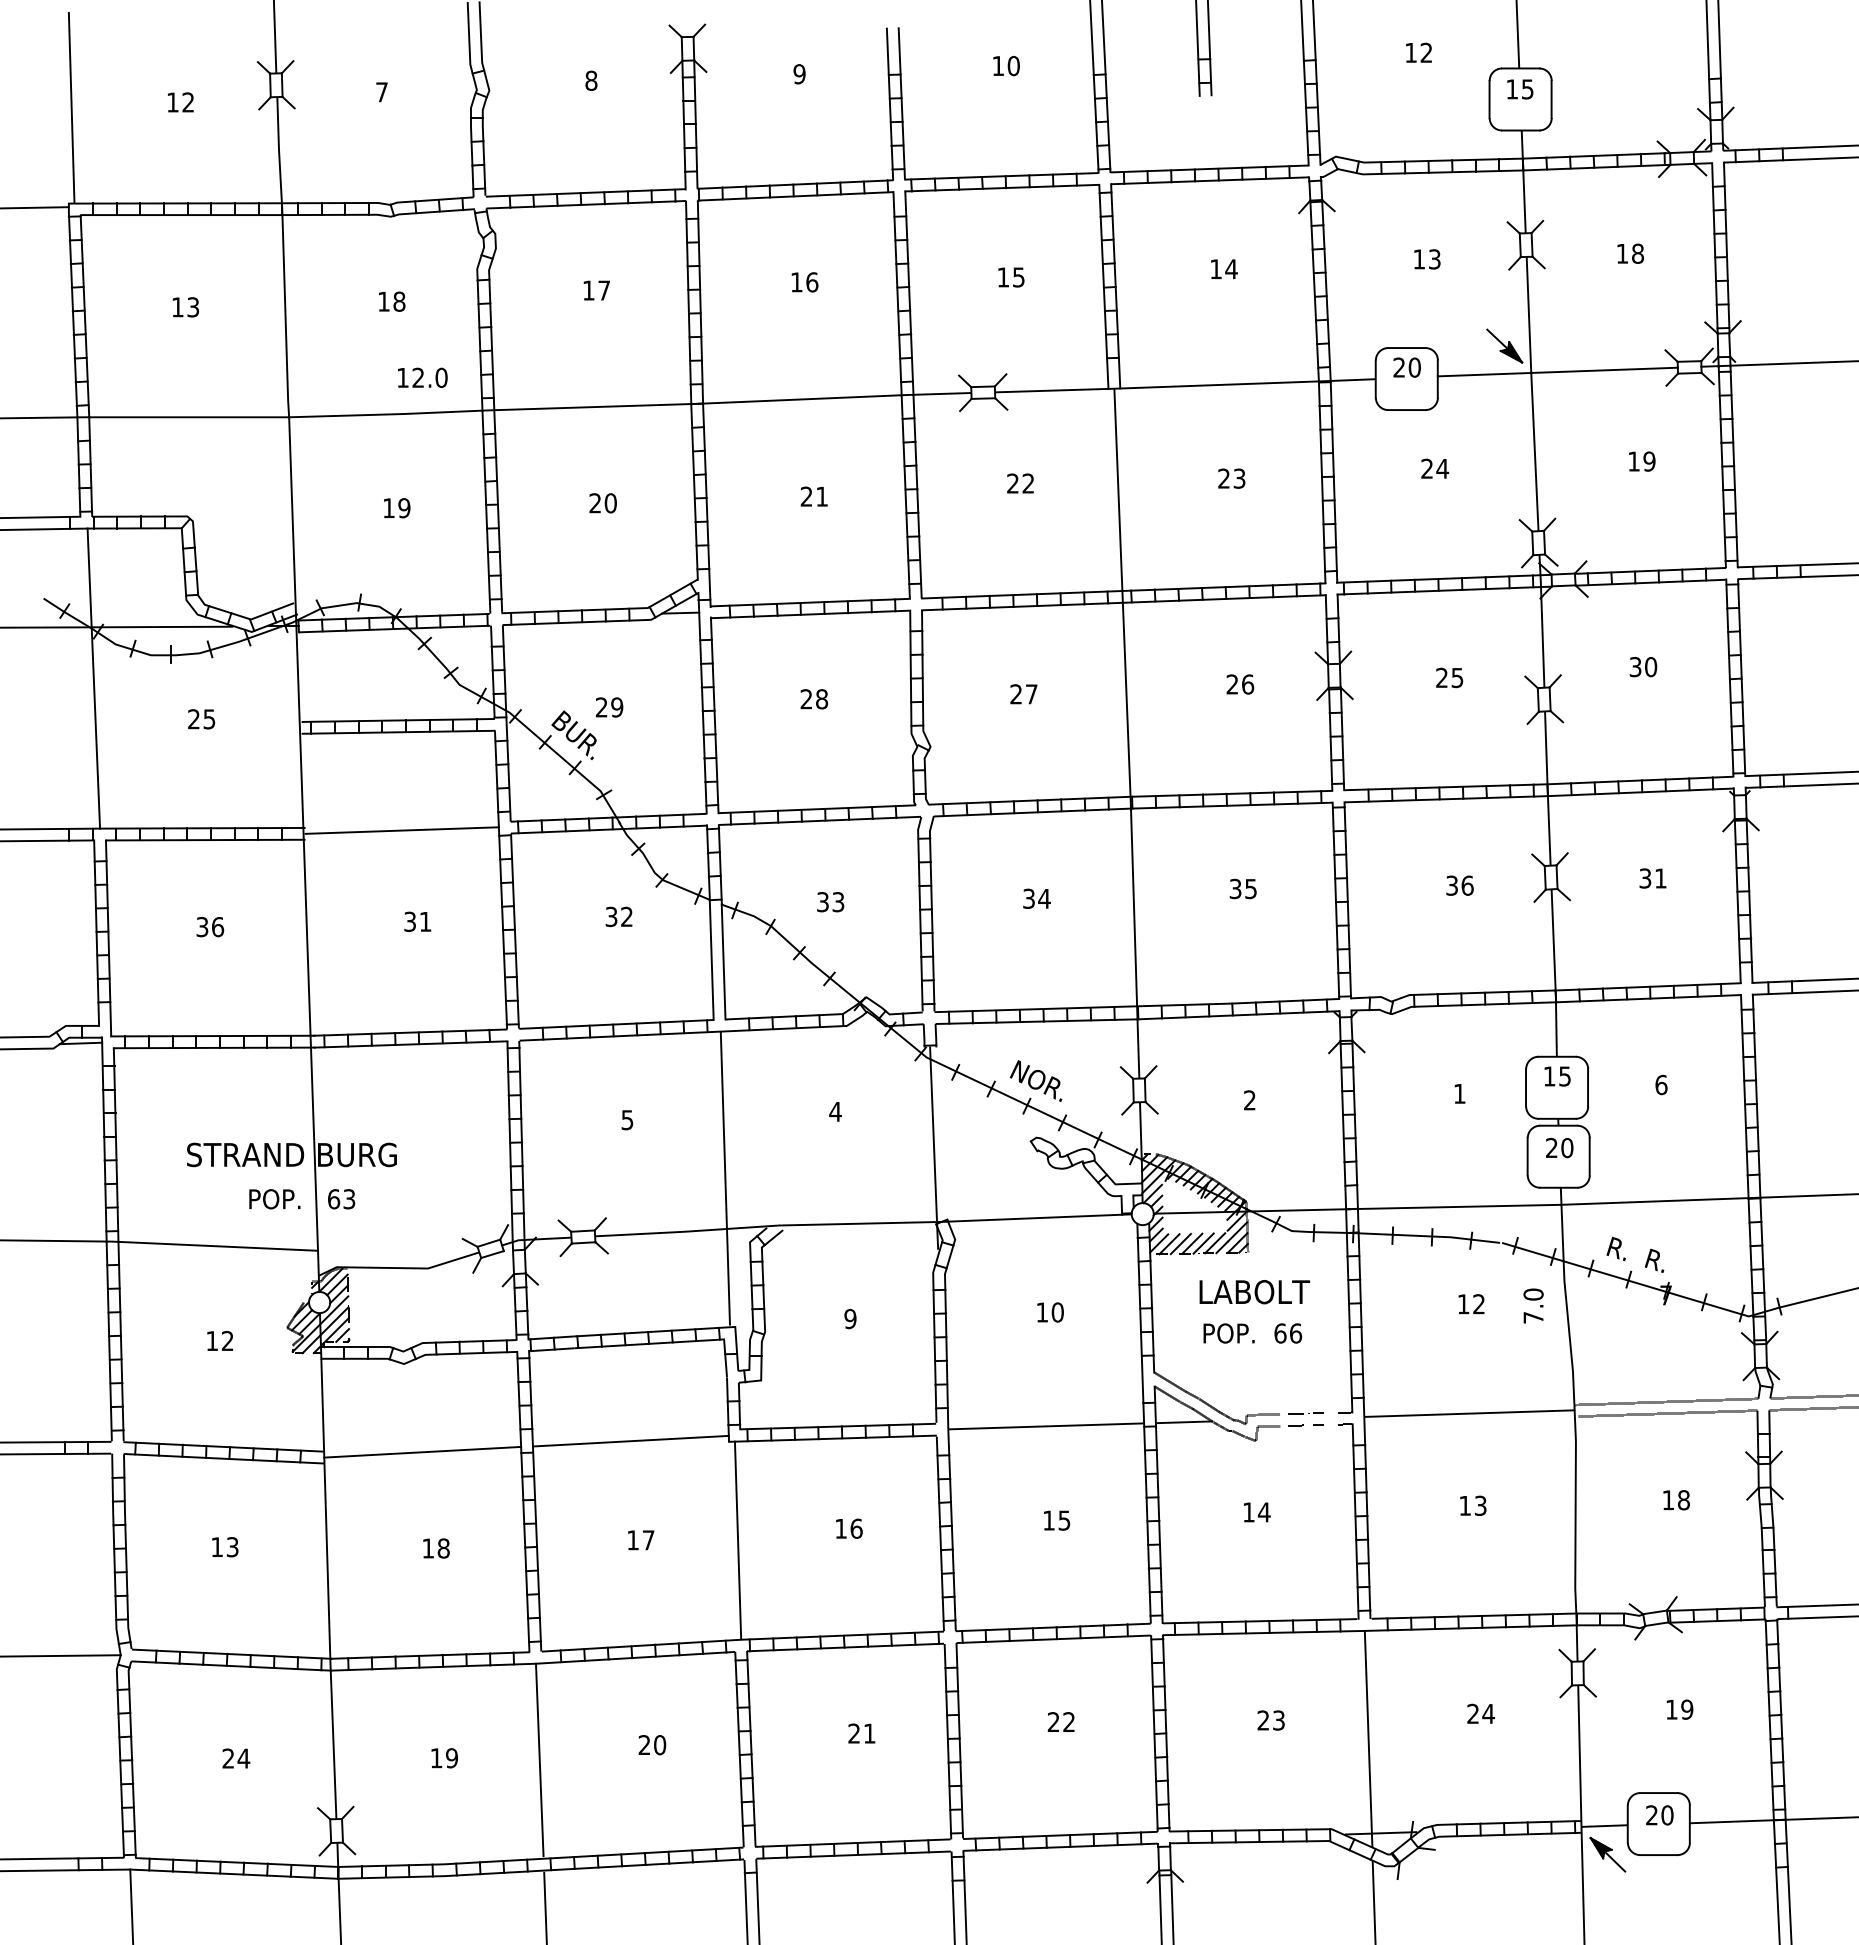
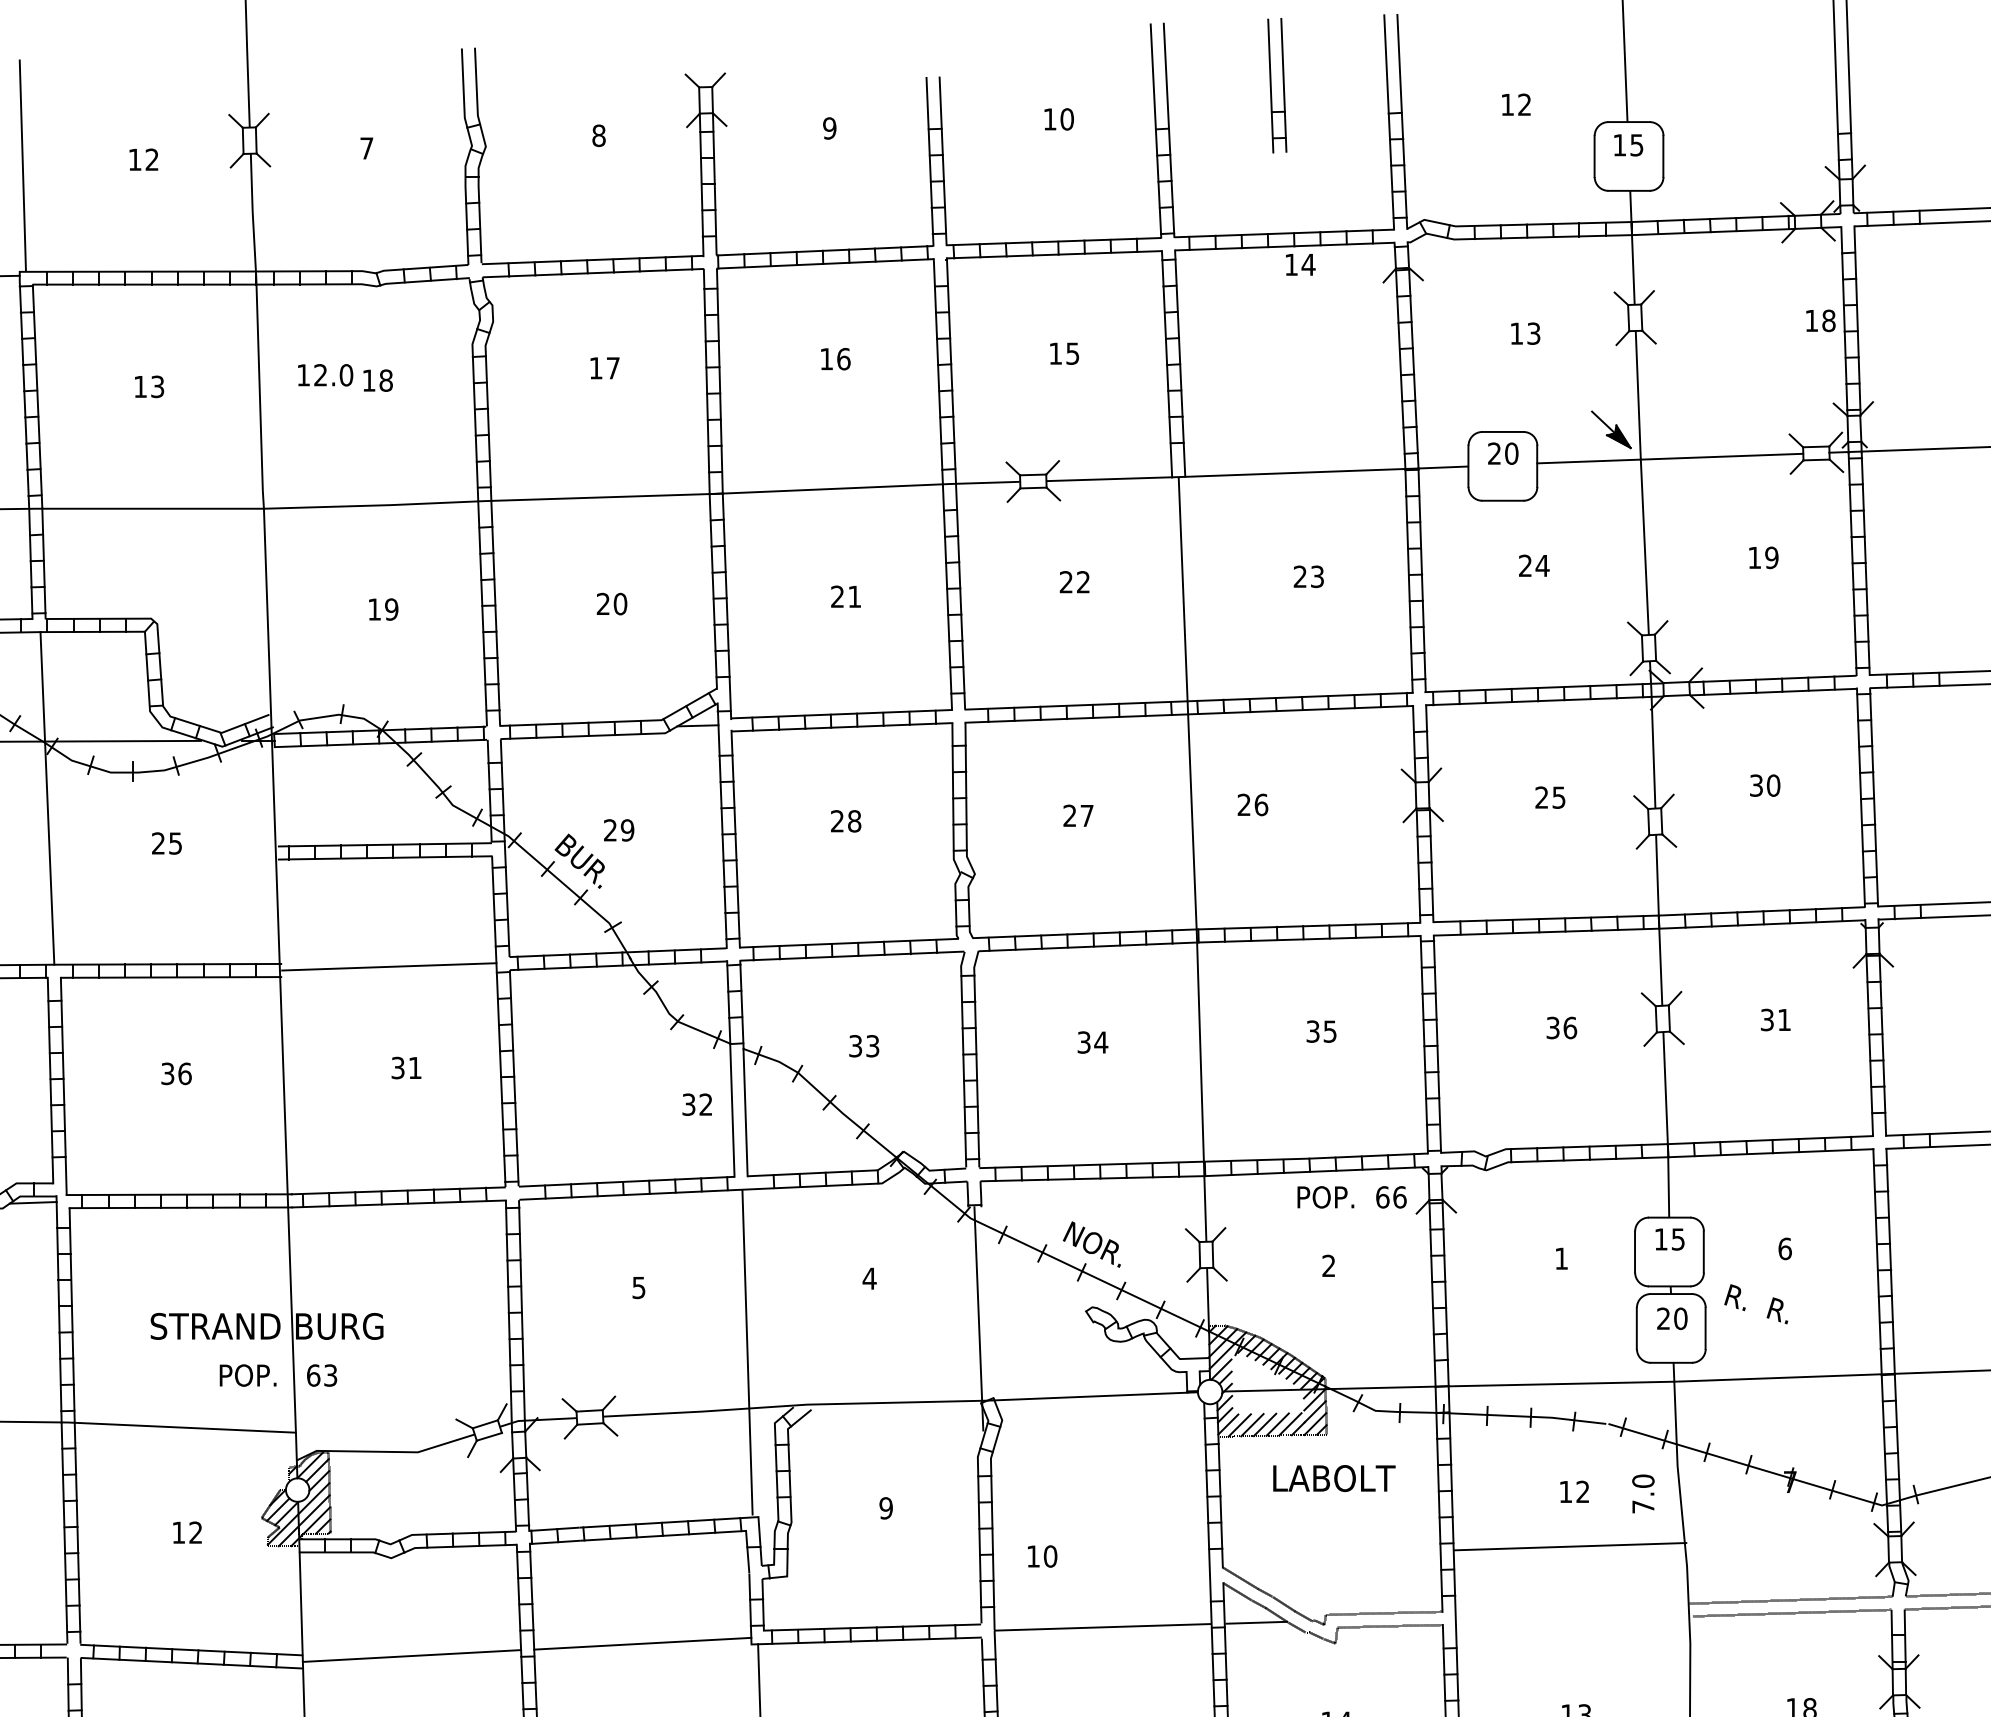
text: (1630, 253) -> (1820, 320), moved
text: (1224, 268) -> (1300, 264), moved
text: (422, 377) -> (325, 374), moved
text: (1240, 684) -> (1253, 804), moved
text: (618, 916) -> (696, 1104), moved
text: (1635, 1254) -> (1756, 1303), moved
text: (1050, 1312) -> (1042, 1556), moved
text: (1252, 1333) -> (1351, 1197), moved
line: (1469, 1413) -> (1570, 1546), moved

